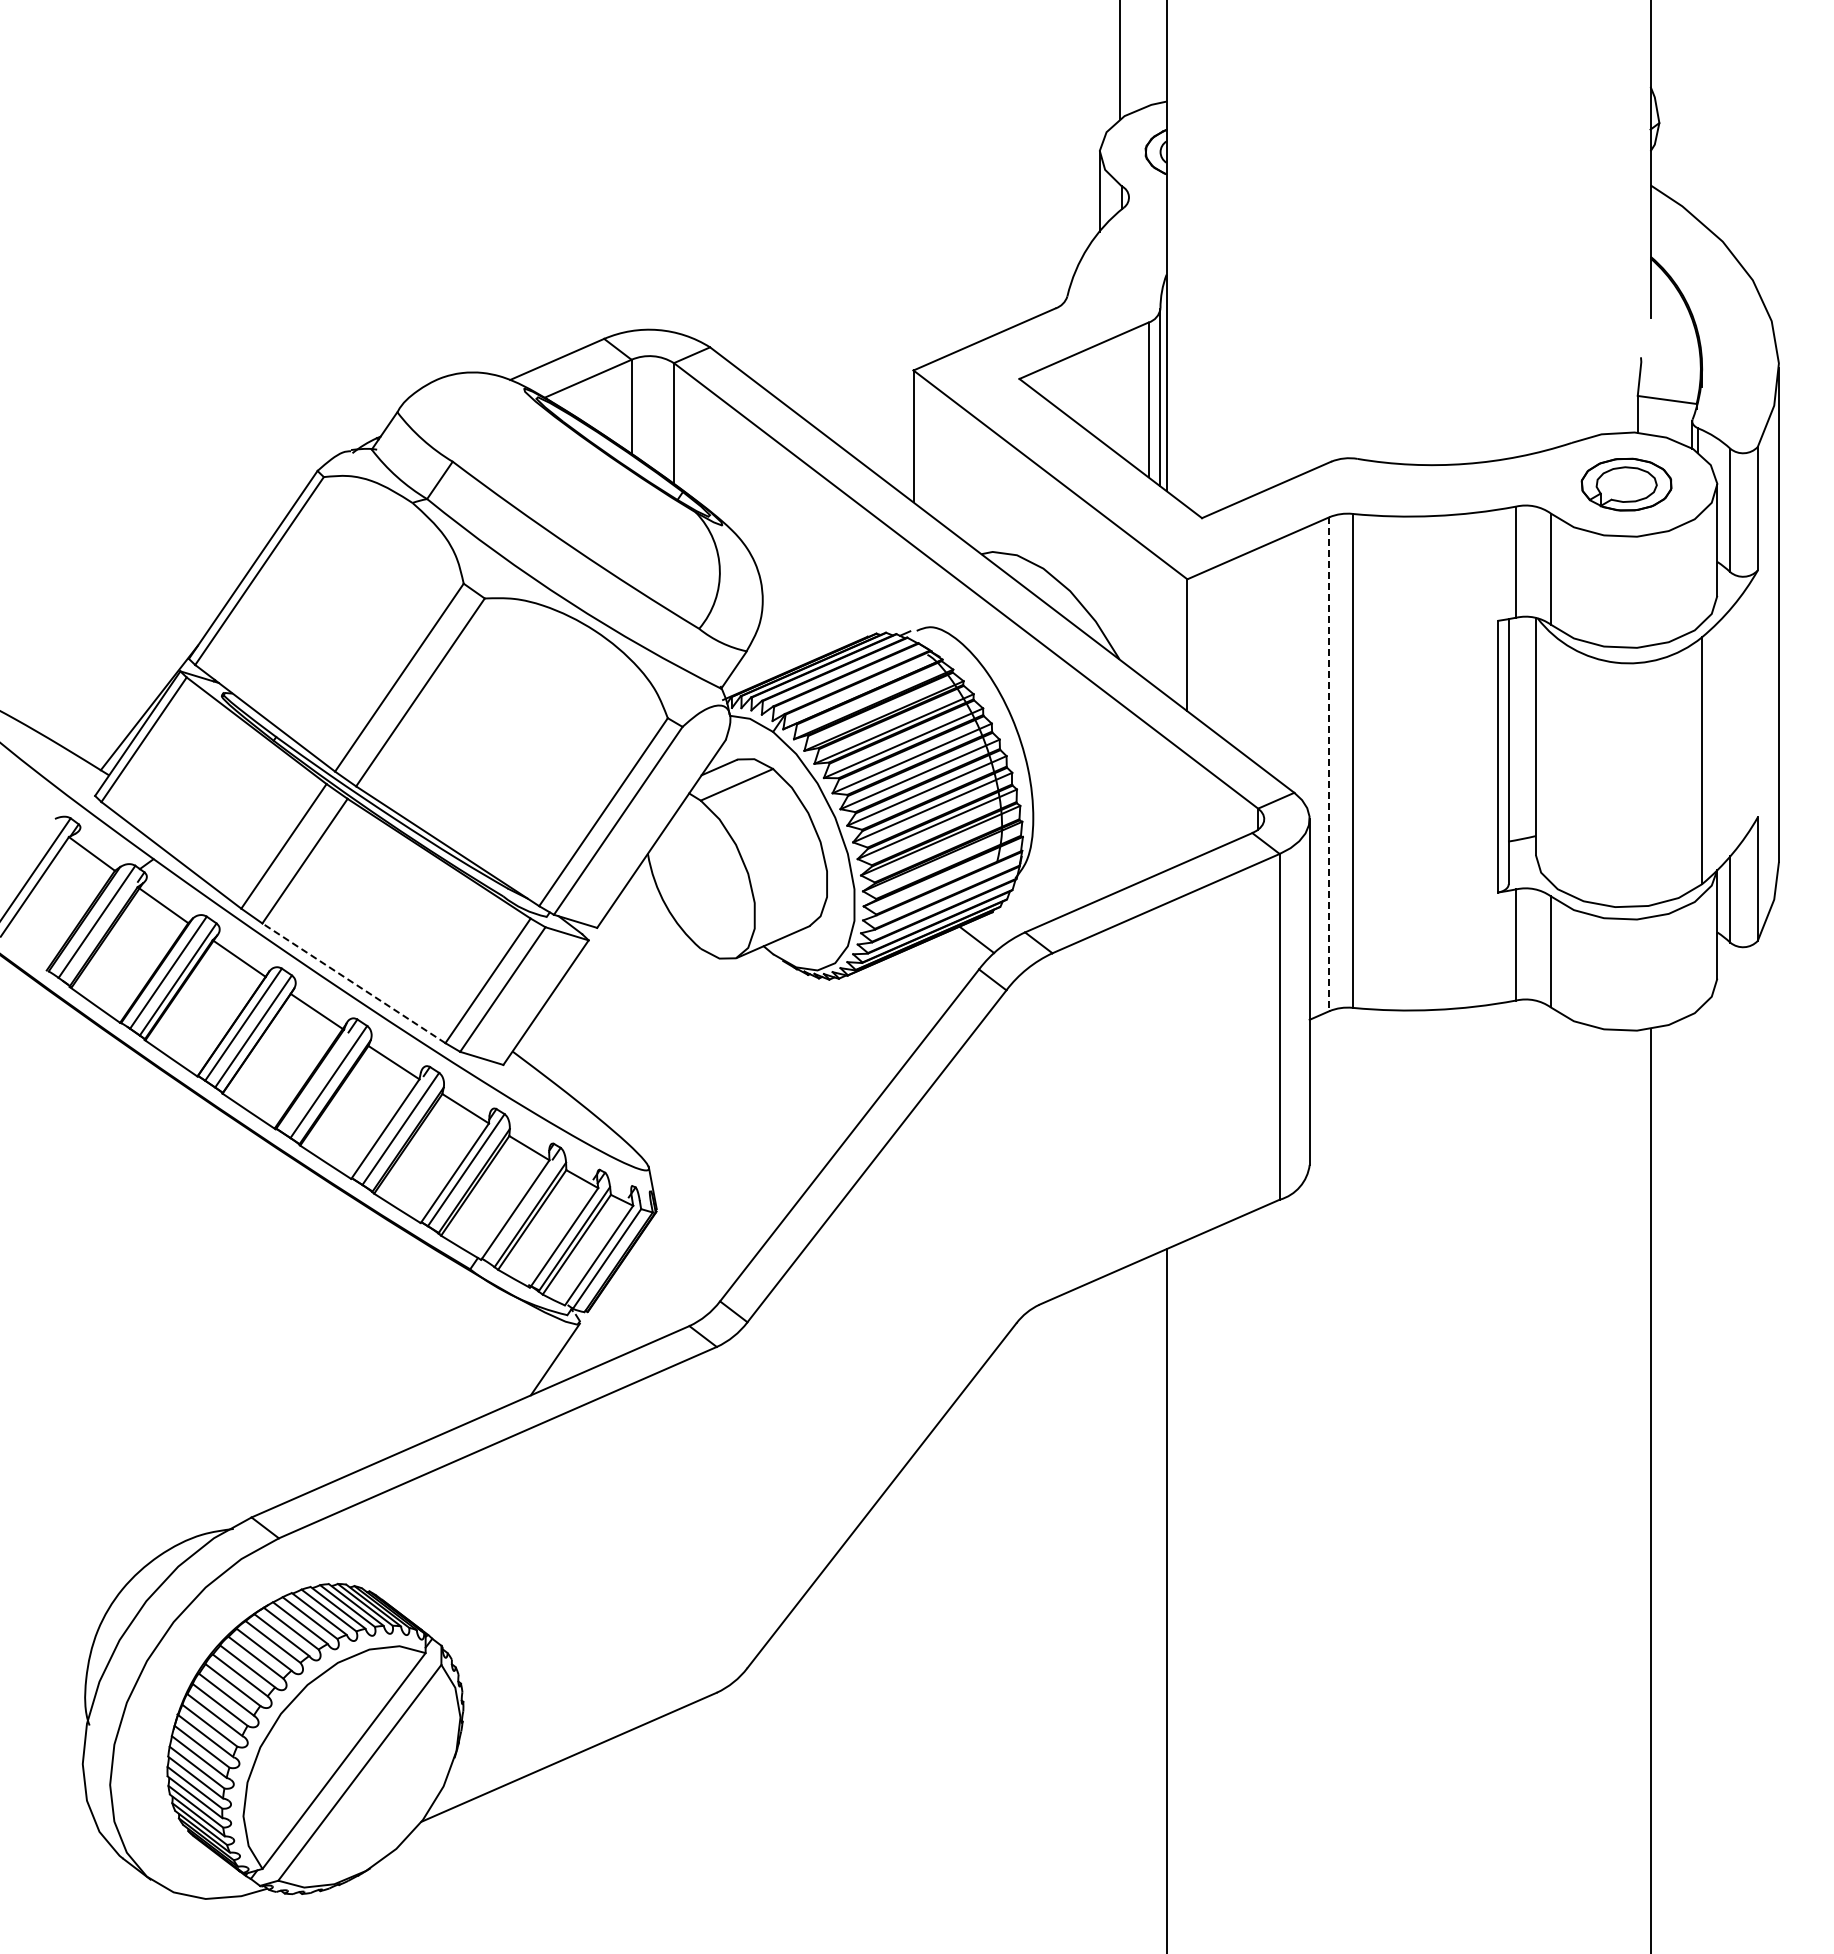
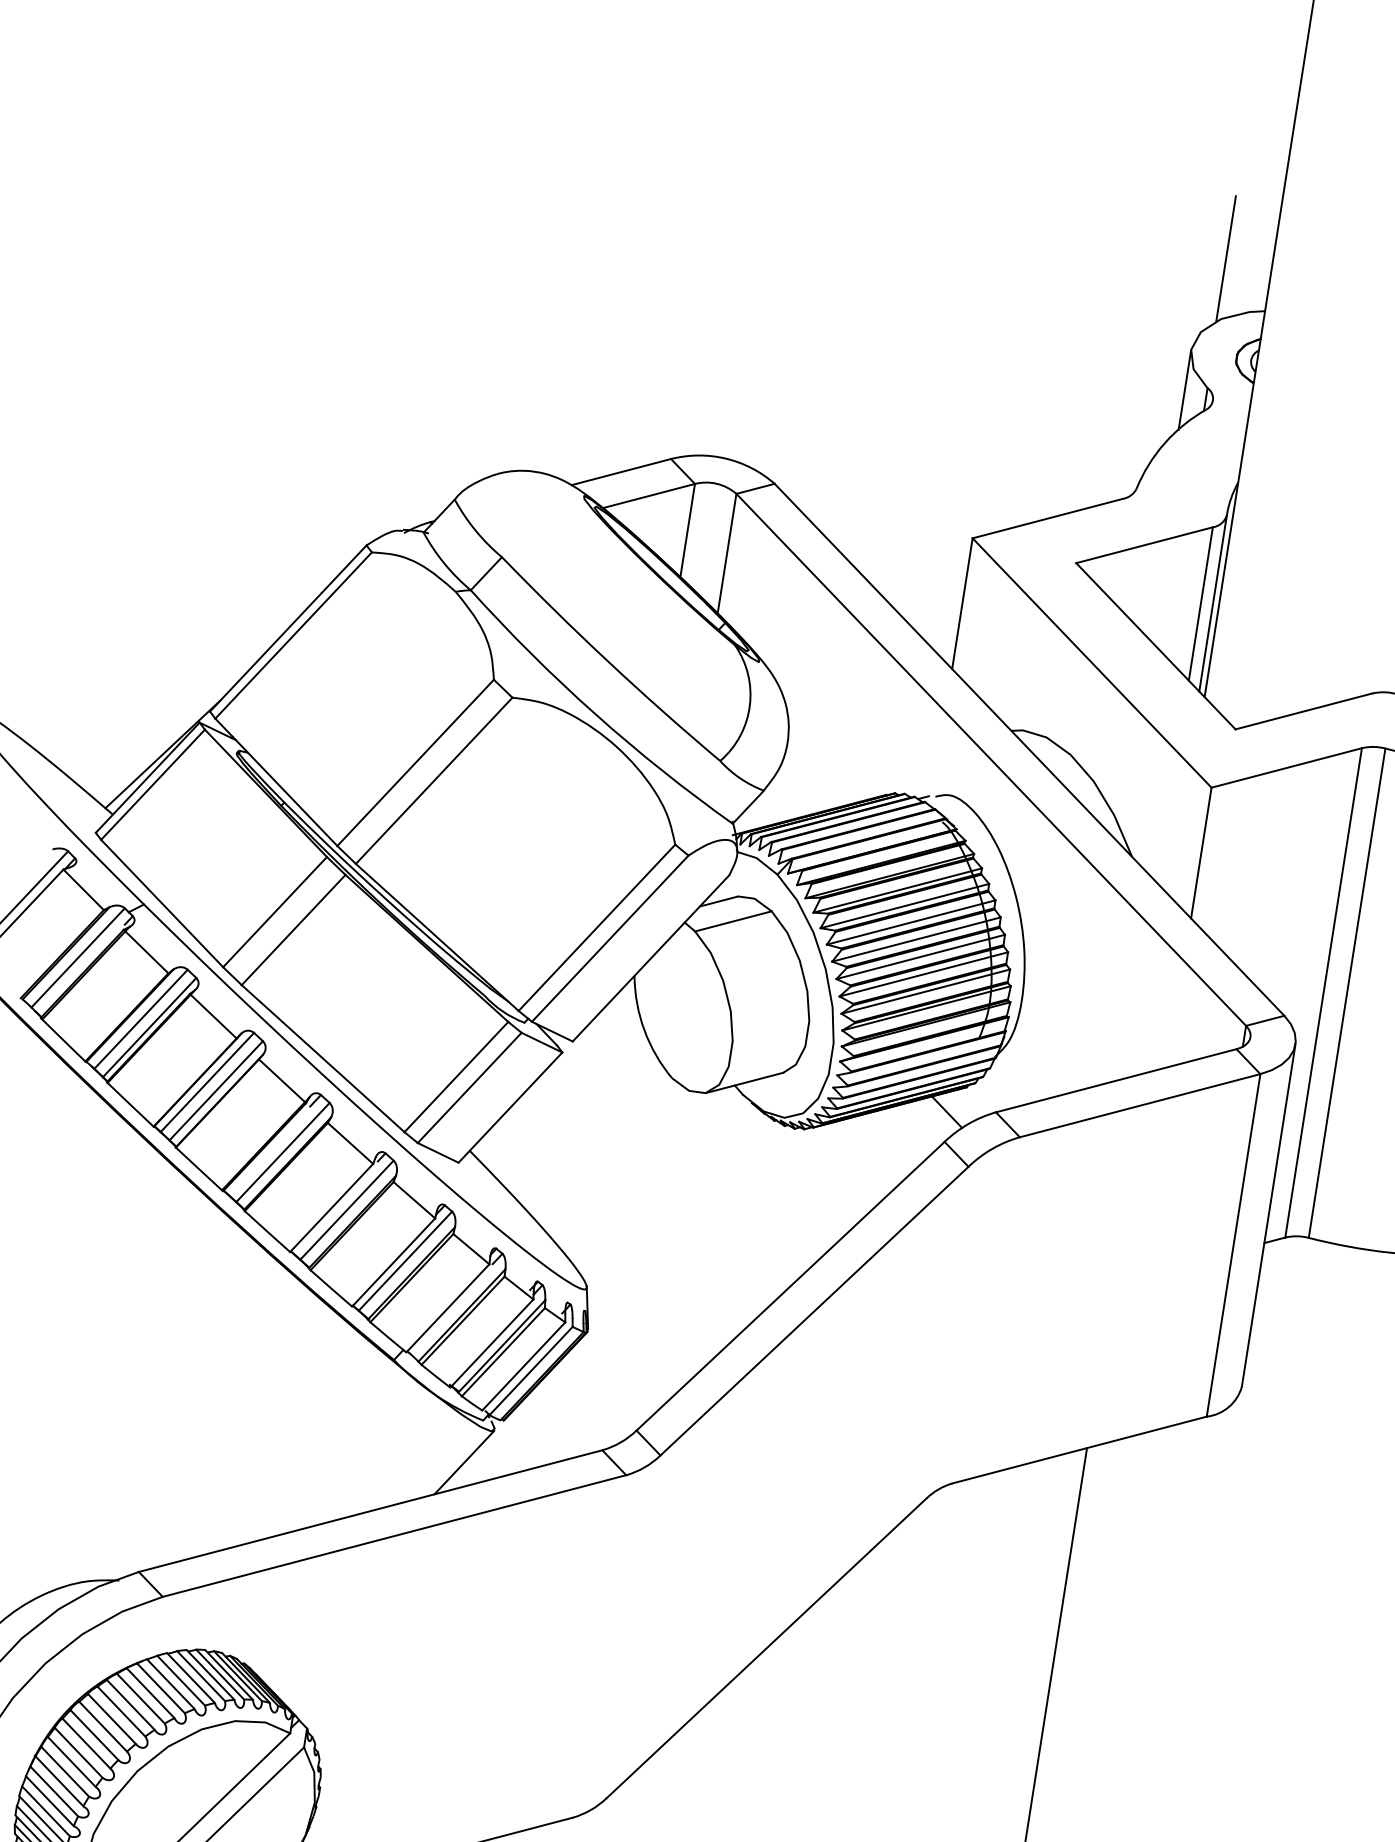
line: (1329, 764) -> (1323, 993), dashed -> solid
line: (353, 983) -> (322, 1058), dashed -> solid

